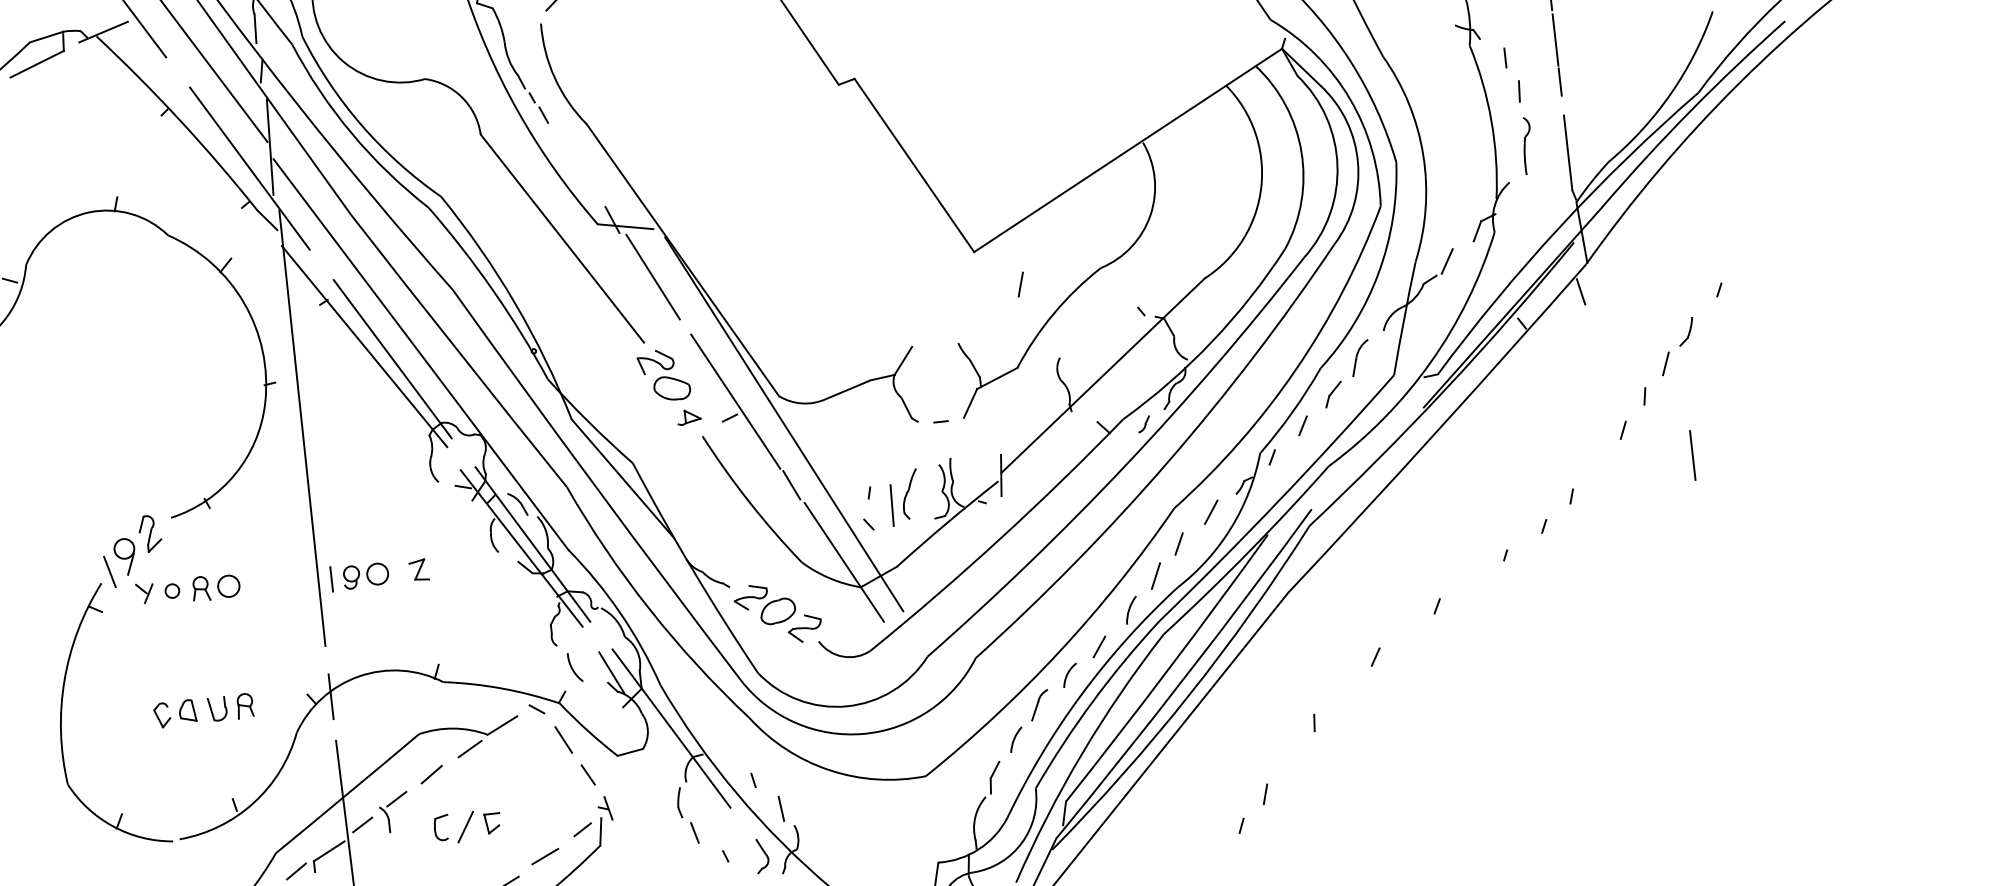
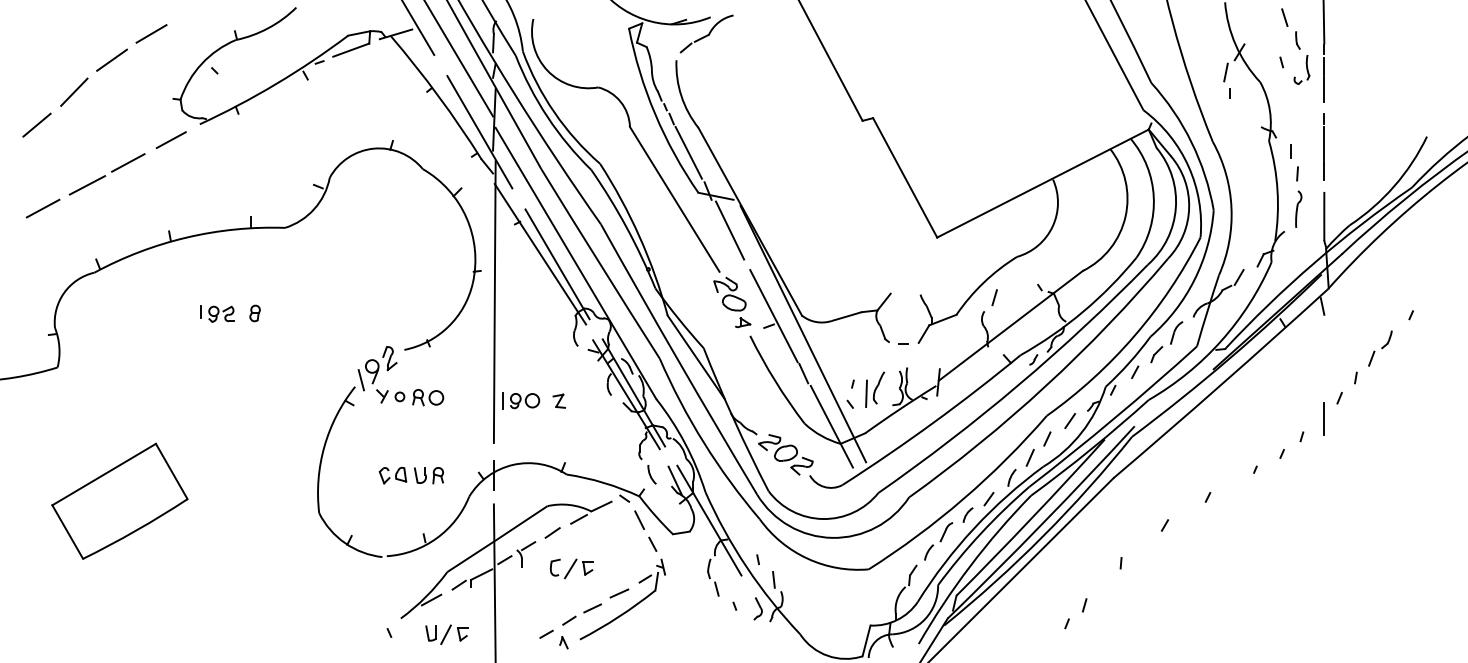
line: (575, 163) -> (688, 152), added
line: (1020, 284) -> (994, 297), moved
line: (1691, 454) -> (1323, 418), moved

